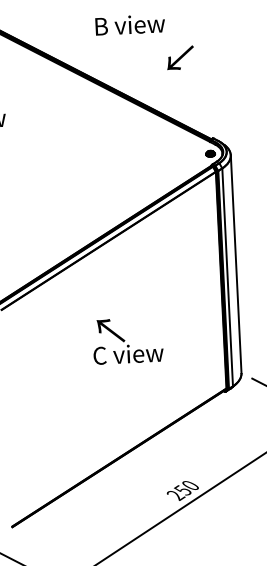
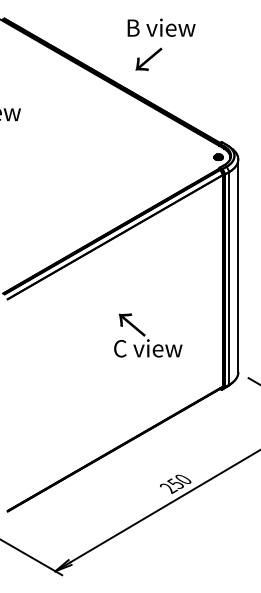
text: (130, 24) -> (161, 27), moved
text: (179, 57) -> (148, 58), moved
text: (128, 340) -> (148, 335), moved

